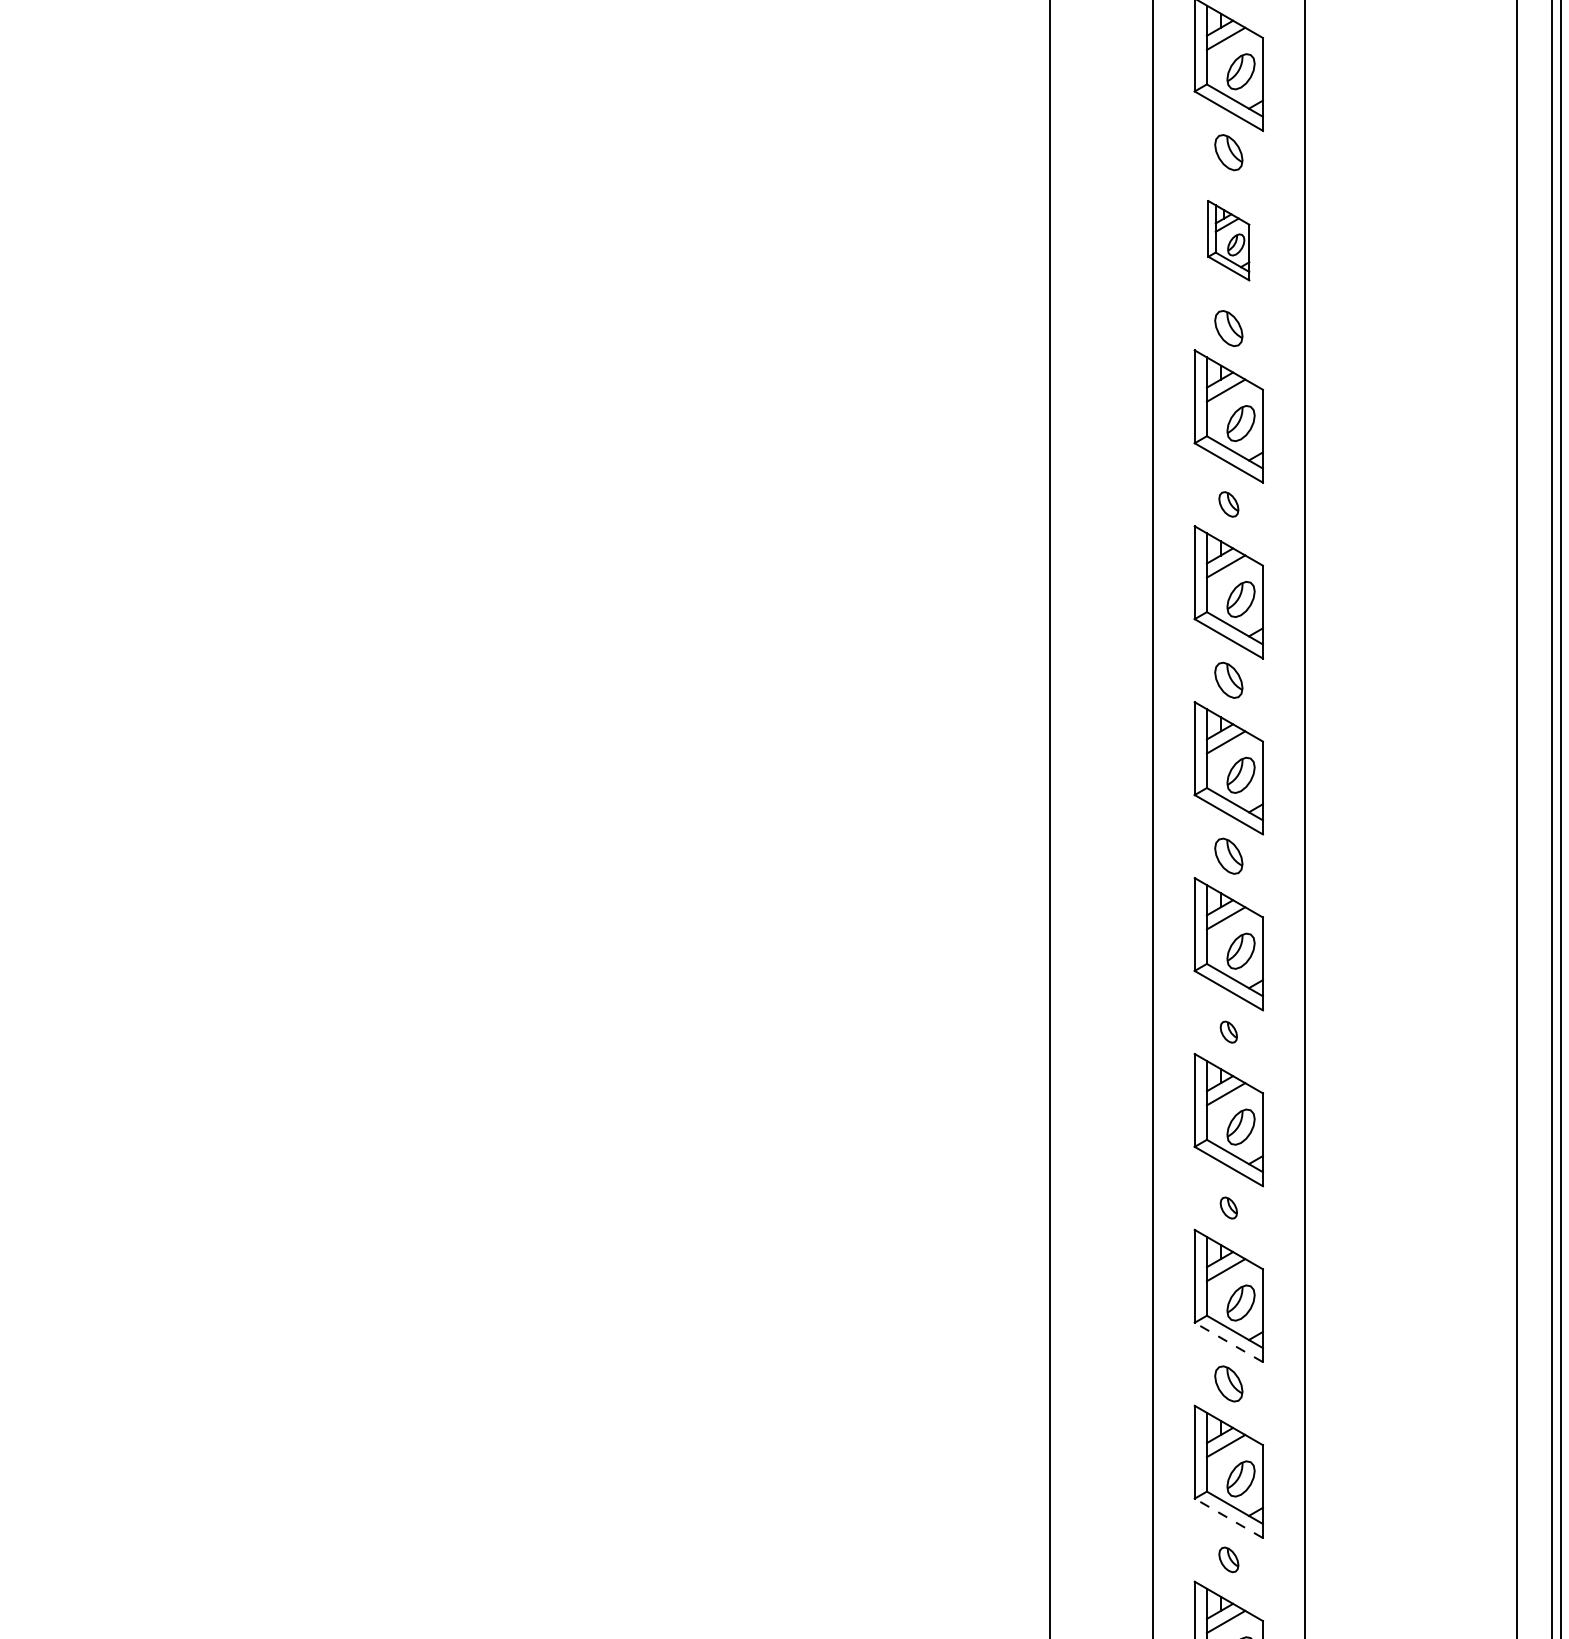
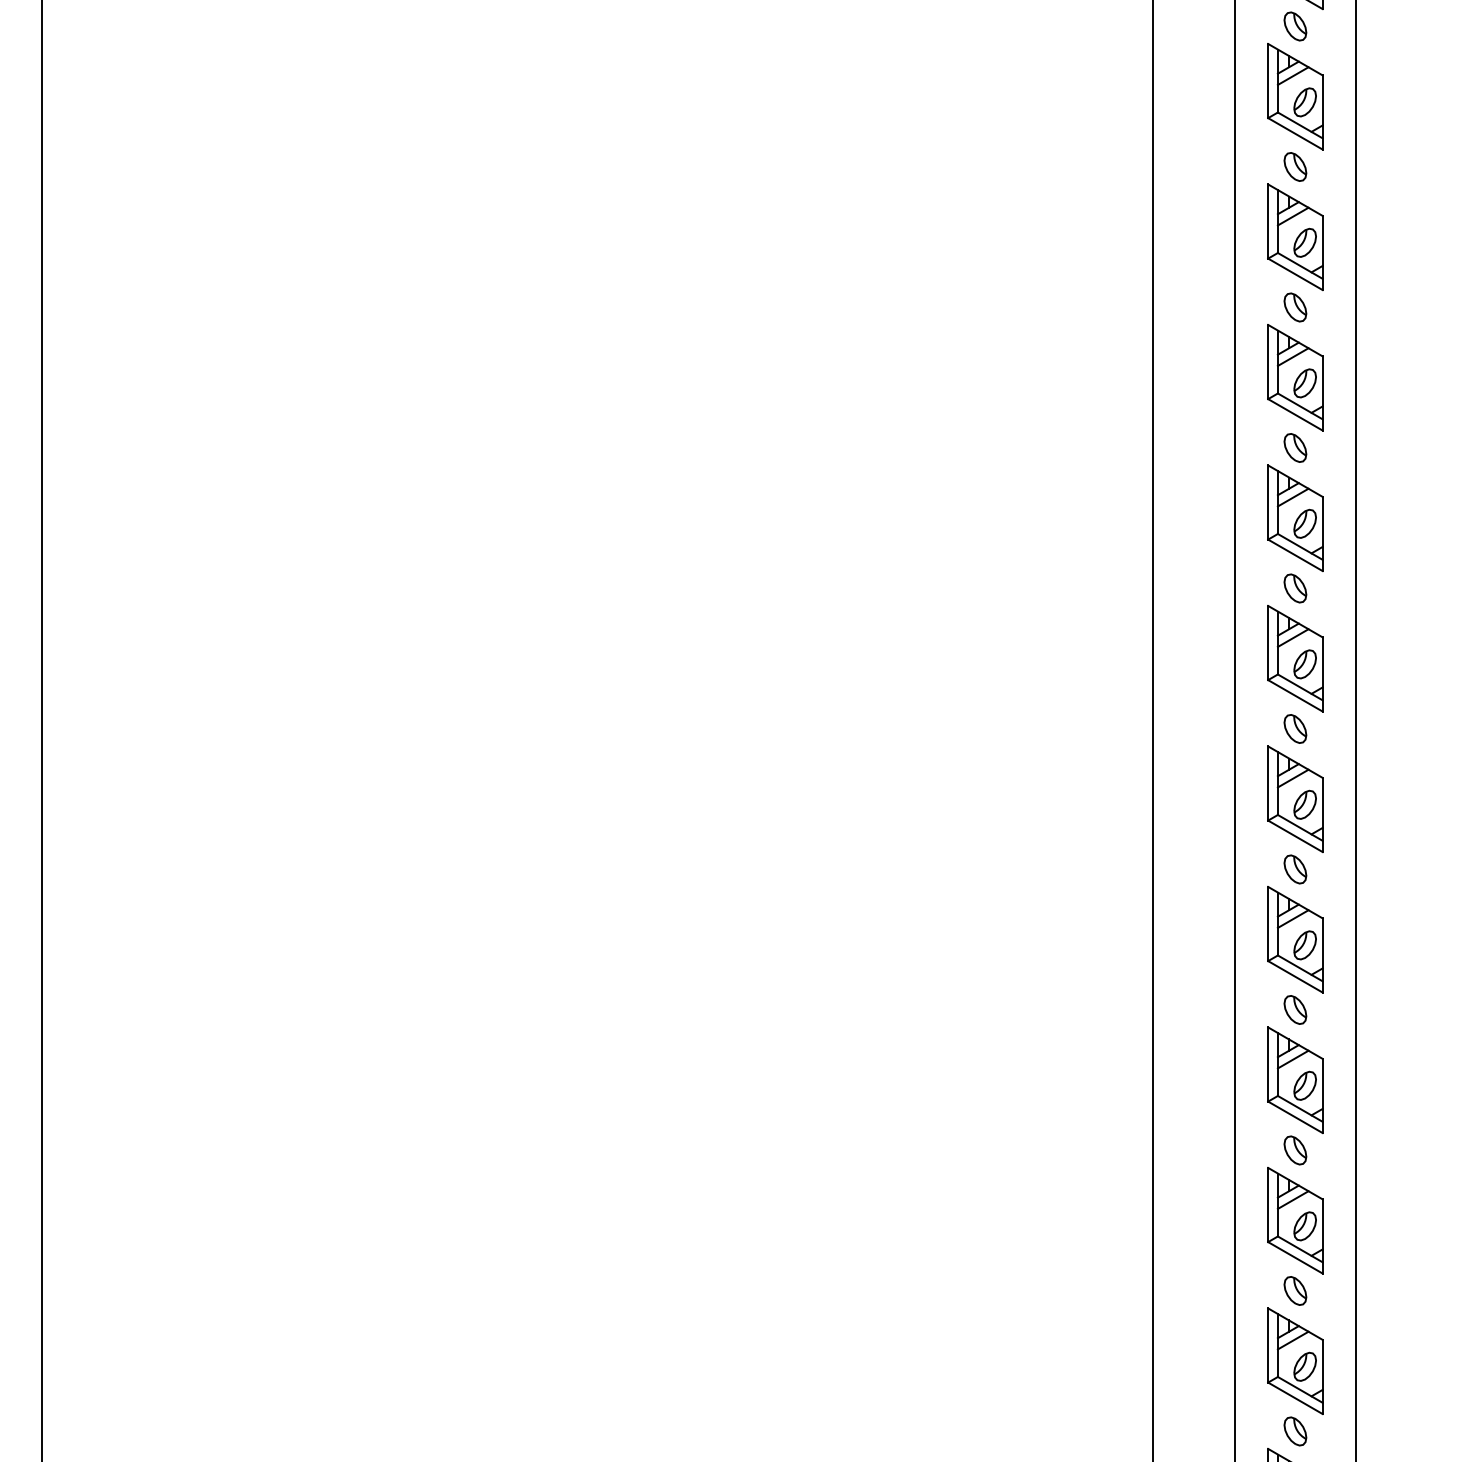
part: (1228, 240) -> (1295, 377), size x1.67
part: (1228, 504) -> (1295, 588), size x1.43
part: (1228, 1031) -> (1295, 1009), size x1.67
part: (1228, 1208) -> (1295, 1150), size x1.67
line: (1227, 1342) -> (1294, 1257), dashed -> solid
line: (1227, 1518) -> (1294, 1398), dashed -> solid
part: (1228, 1559) -> (1295, 1431), size x1.43

